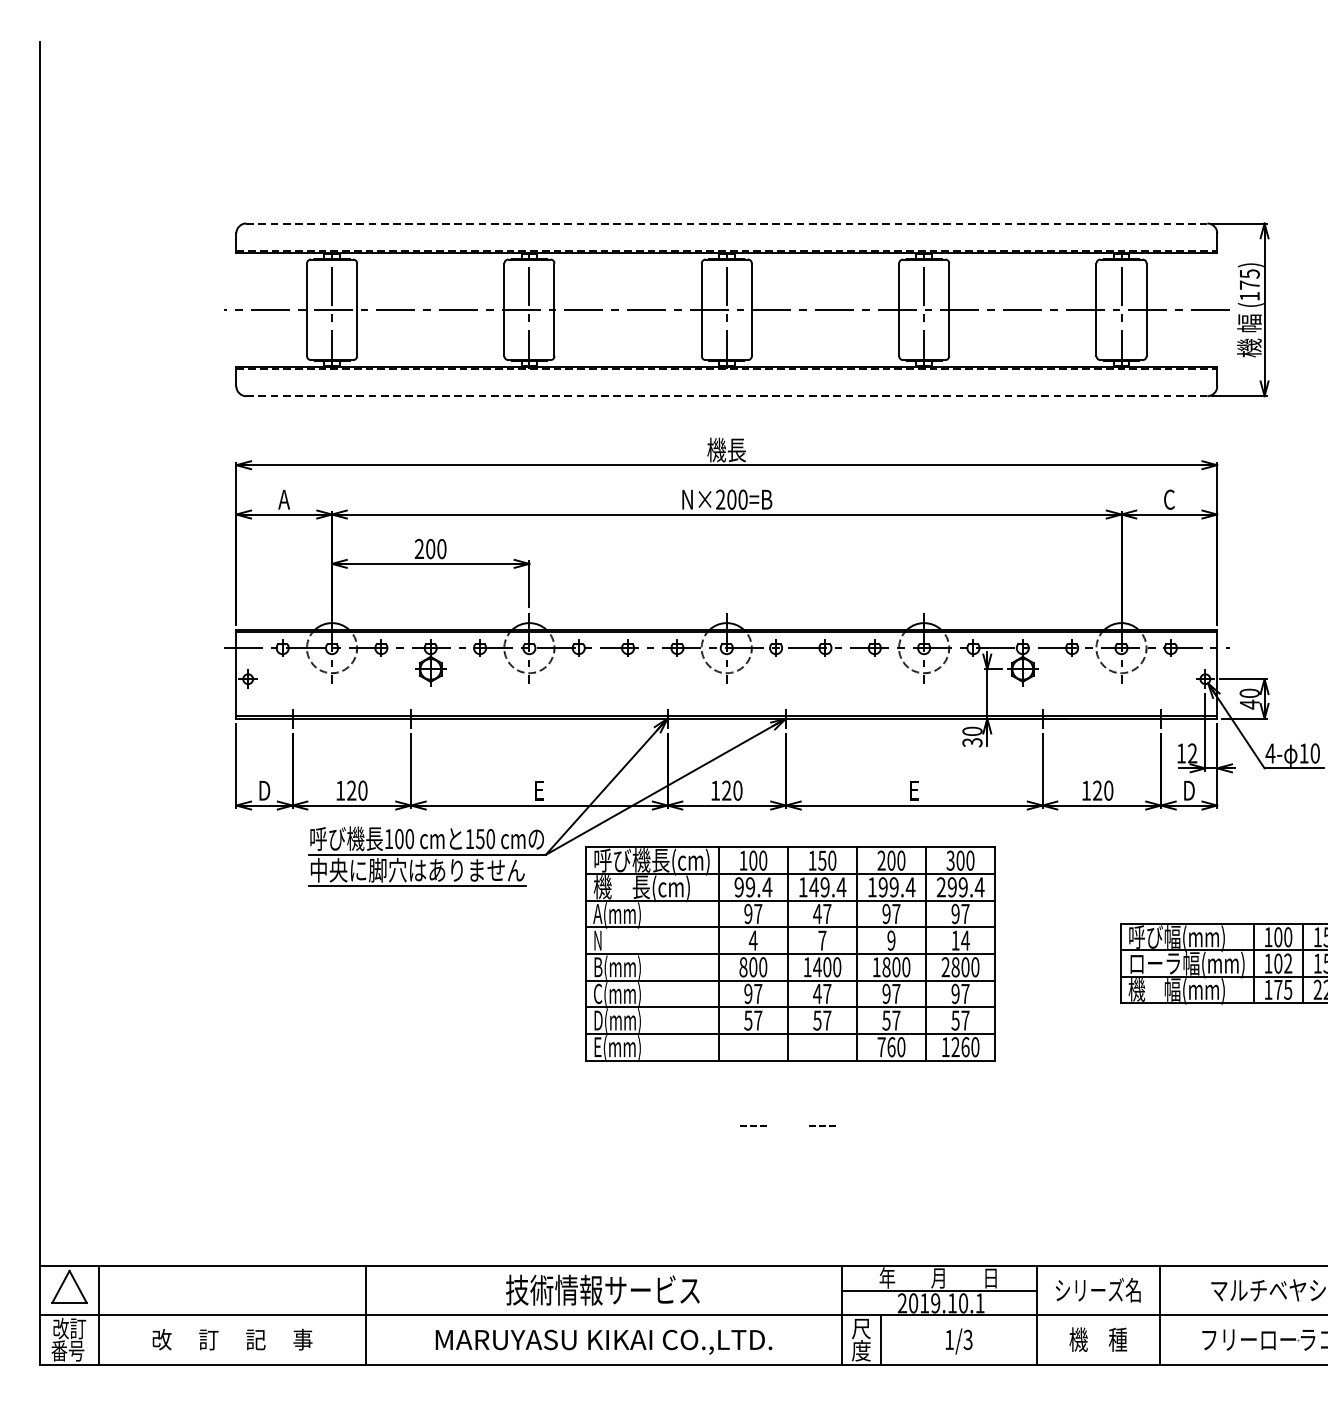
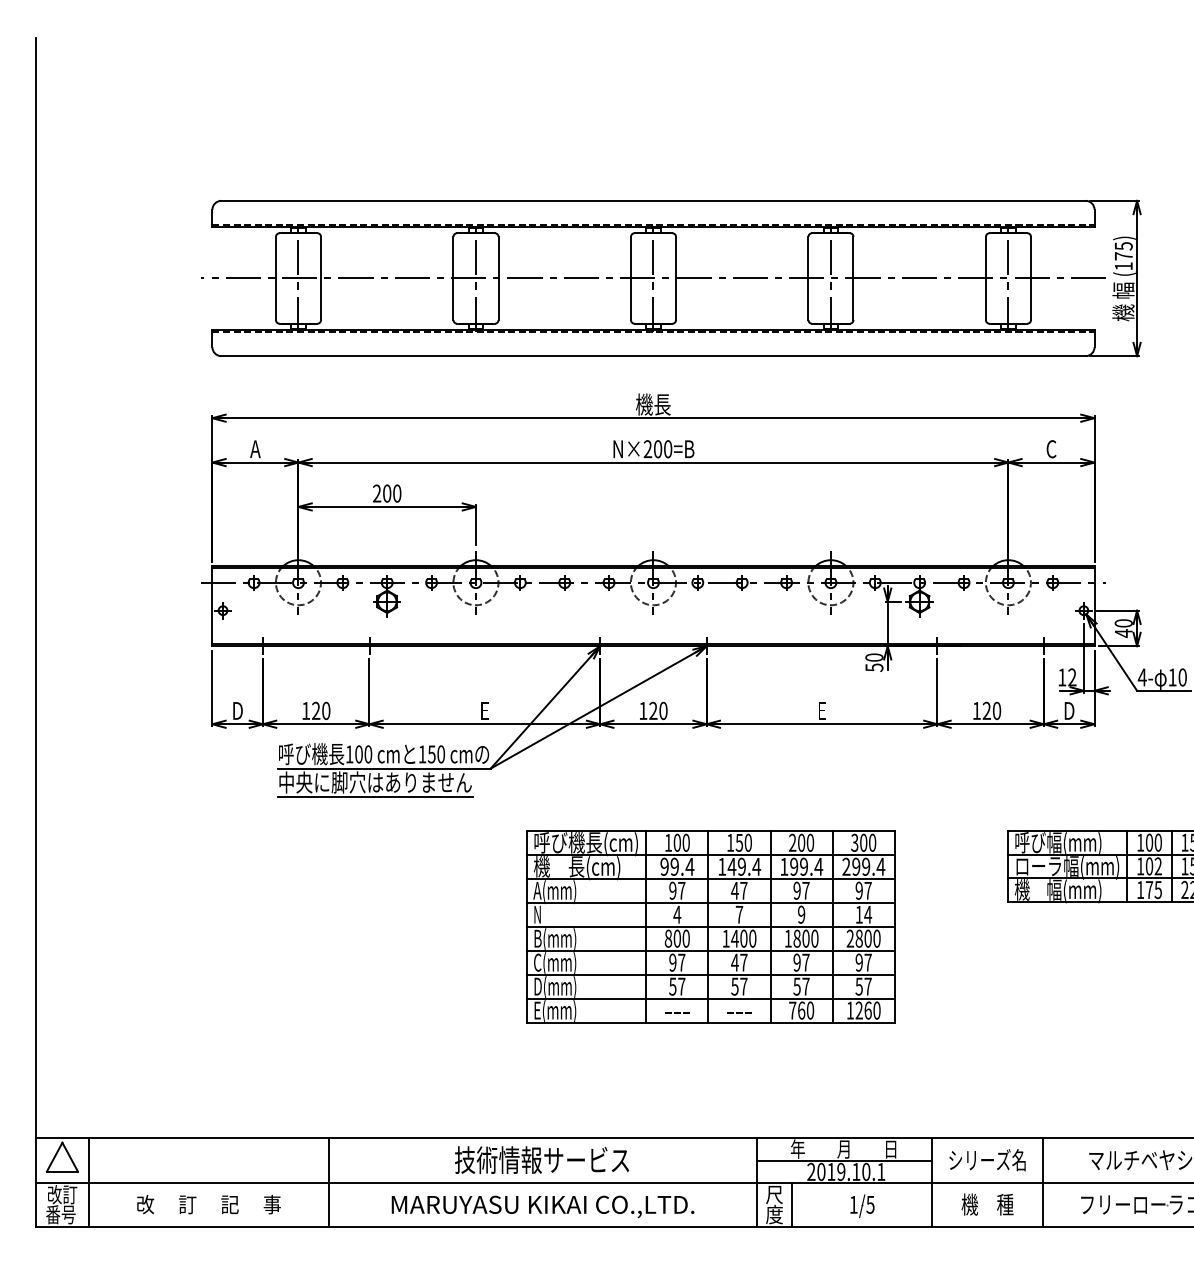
line: (726, 223) -> (653, 200), dashed -> solid
line: (726, 396) -> (653, 356), dashed -> solid
text: (971, 742) -> (873, 667), 30 -> 50
part: (790, 953) -> (710, 926), moved
text: (968, 1339) -> (870, 1204), 1/3 -> 1/5

